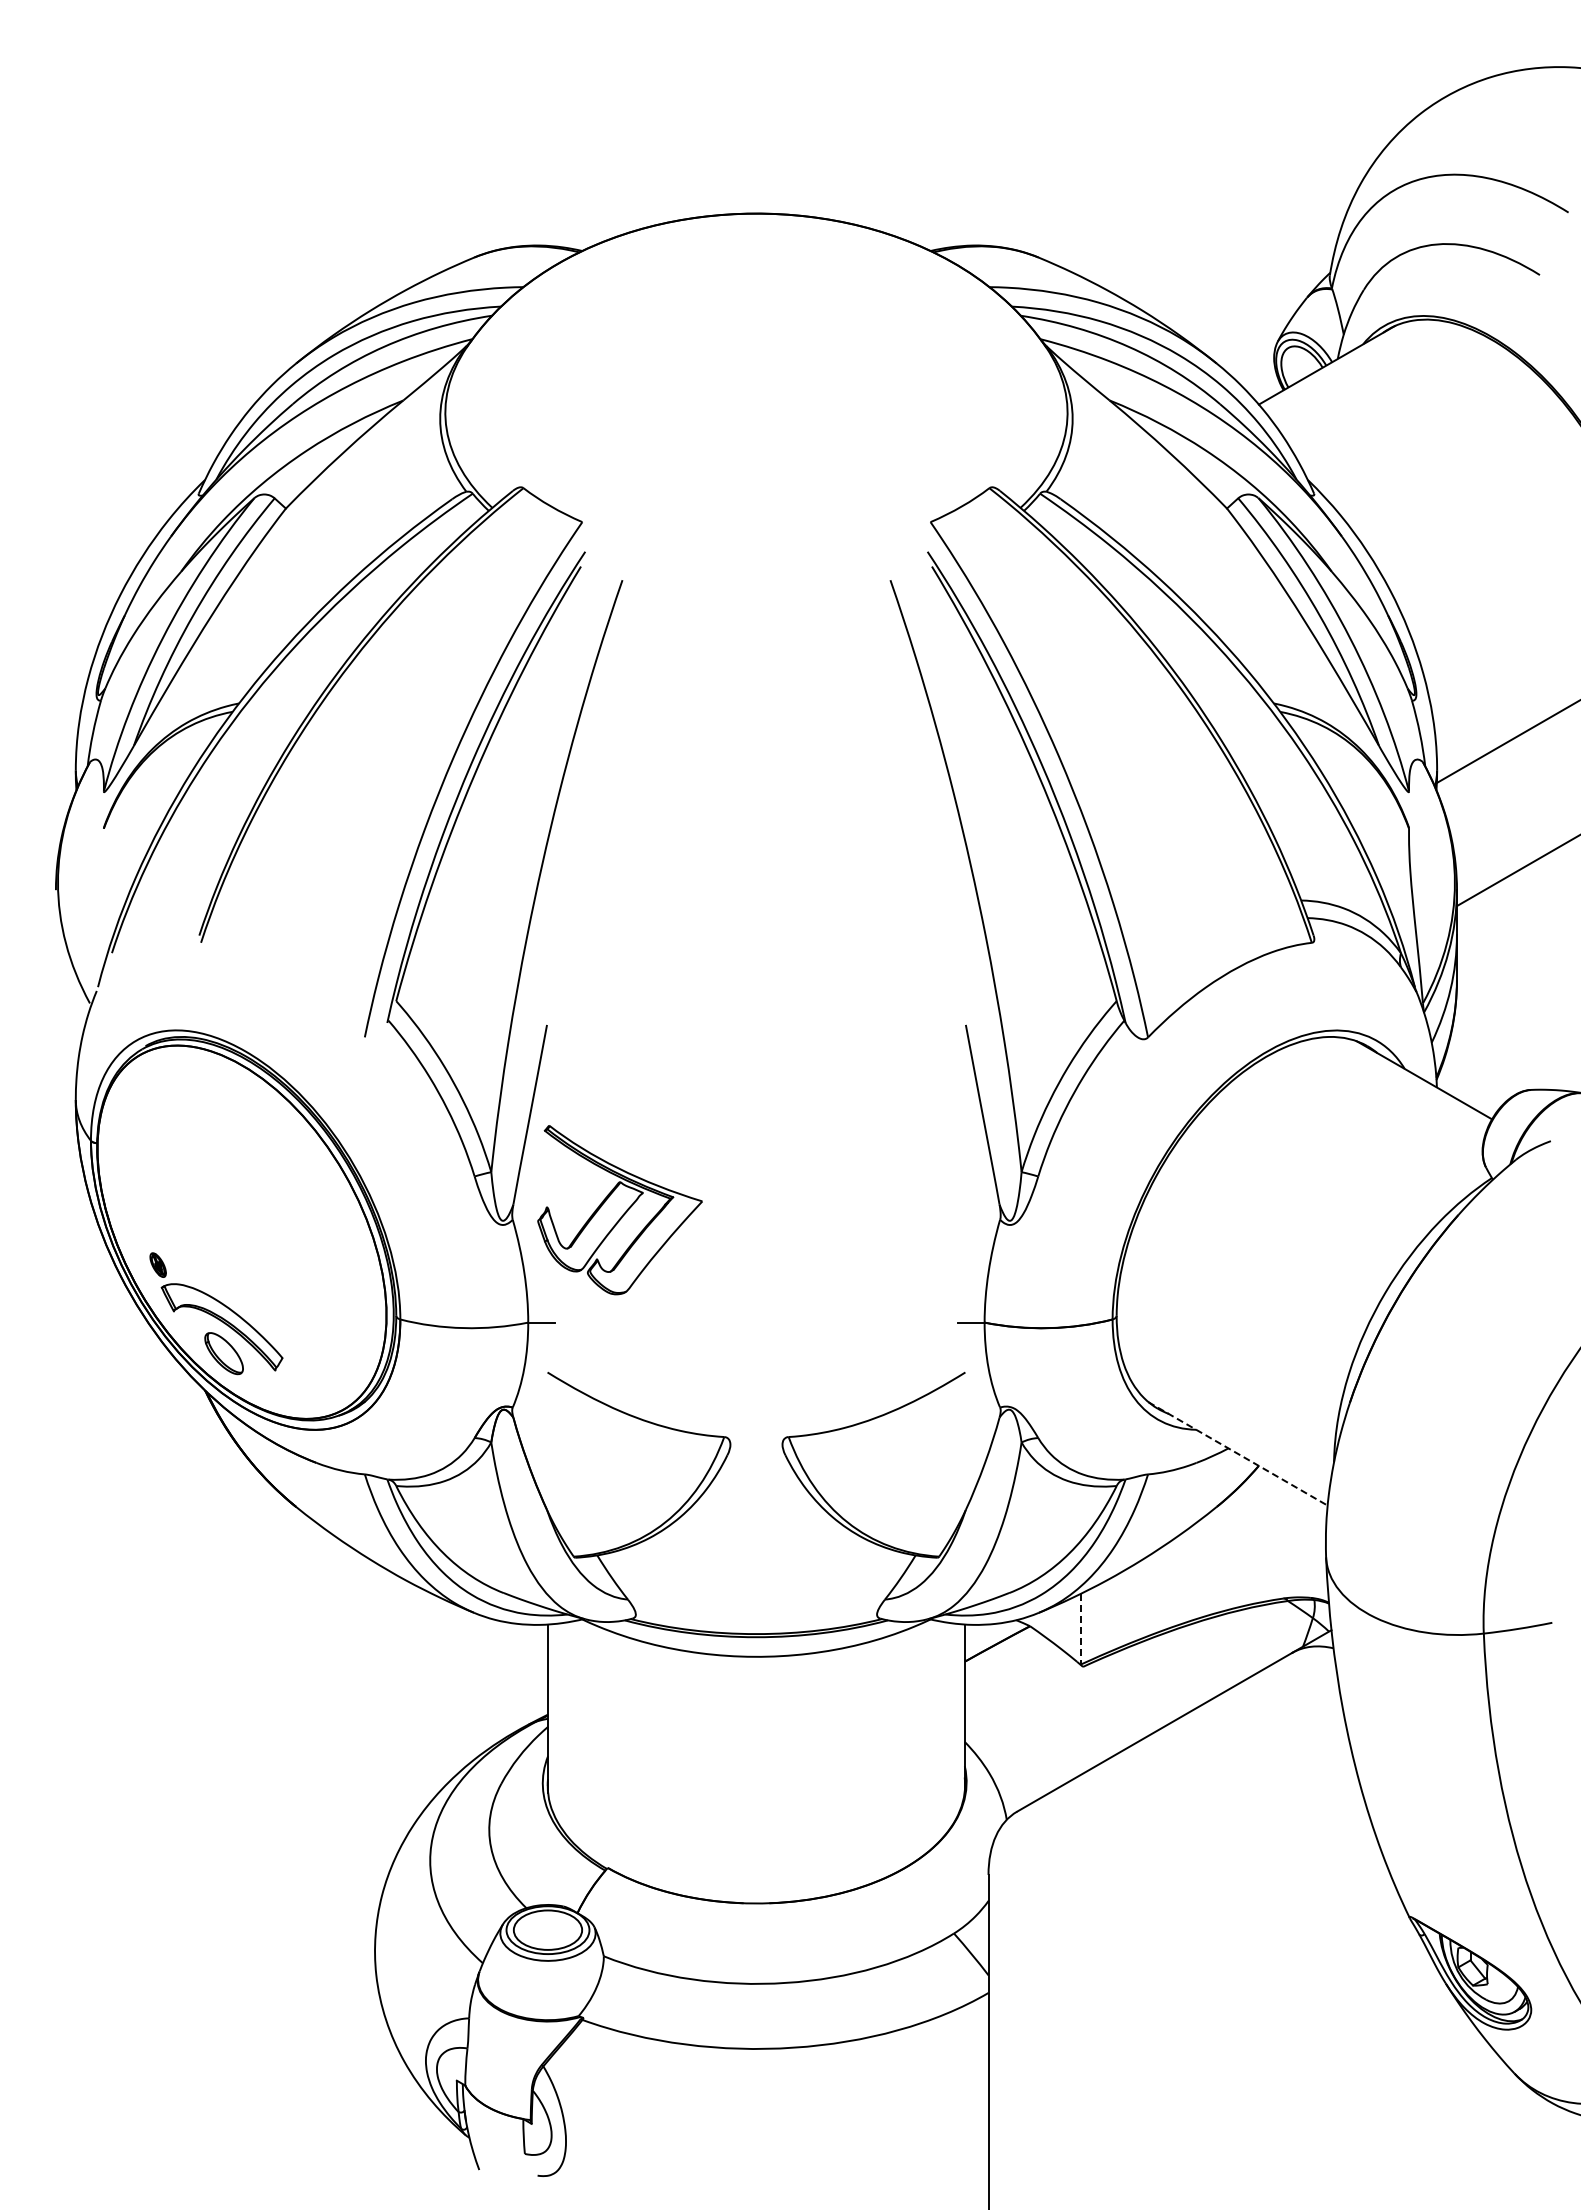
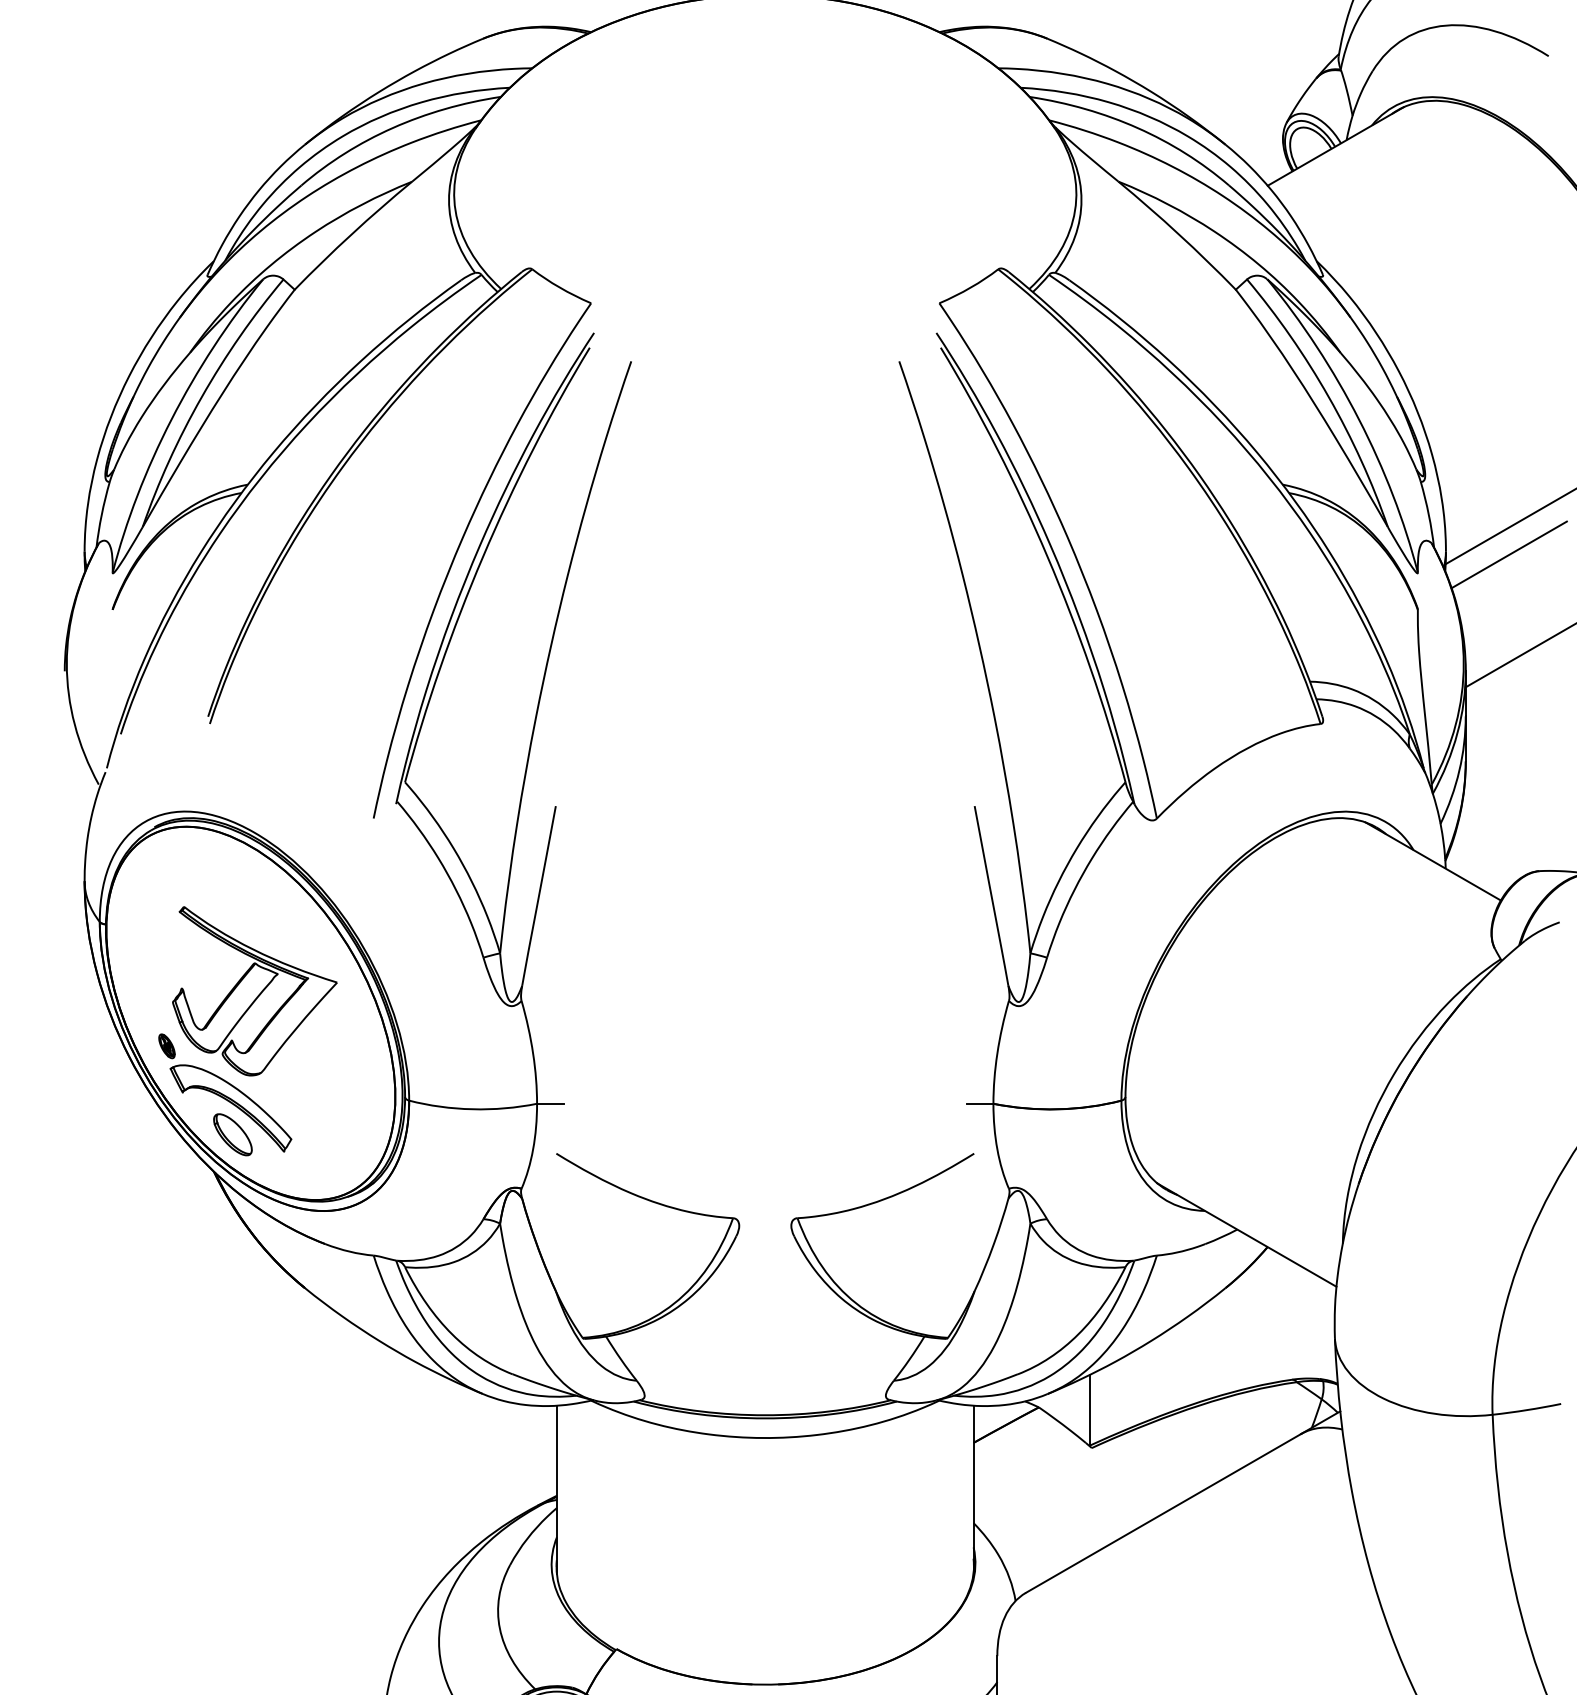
line: (1500, 773) -> (1509, 554), added
part: (619, 1210) -> (254, 991), moved
line: (1238, 1454) -> (1247, 1235), dashed -> solid
line: (1081, 1629) -> (1090, 1410), dashed -> solid

